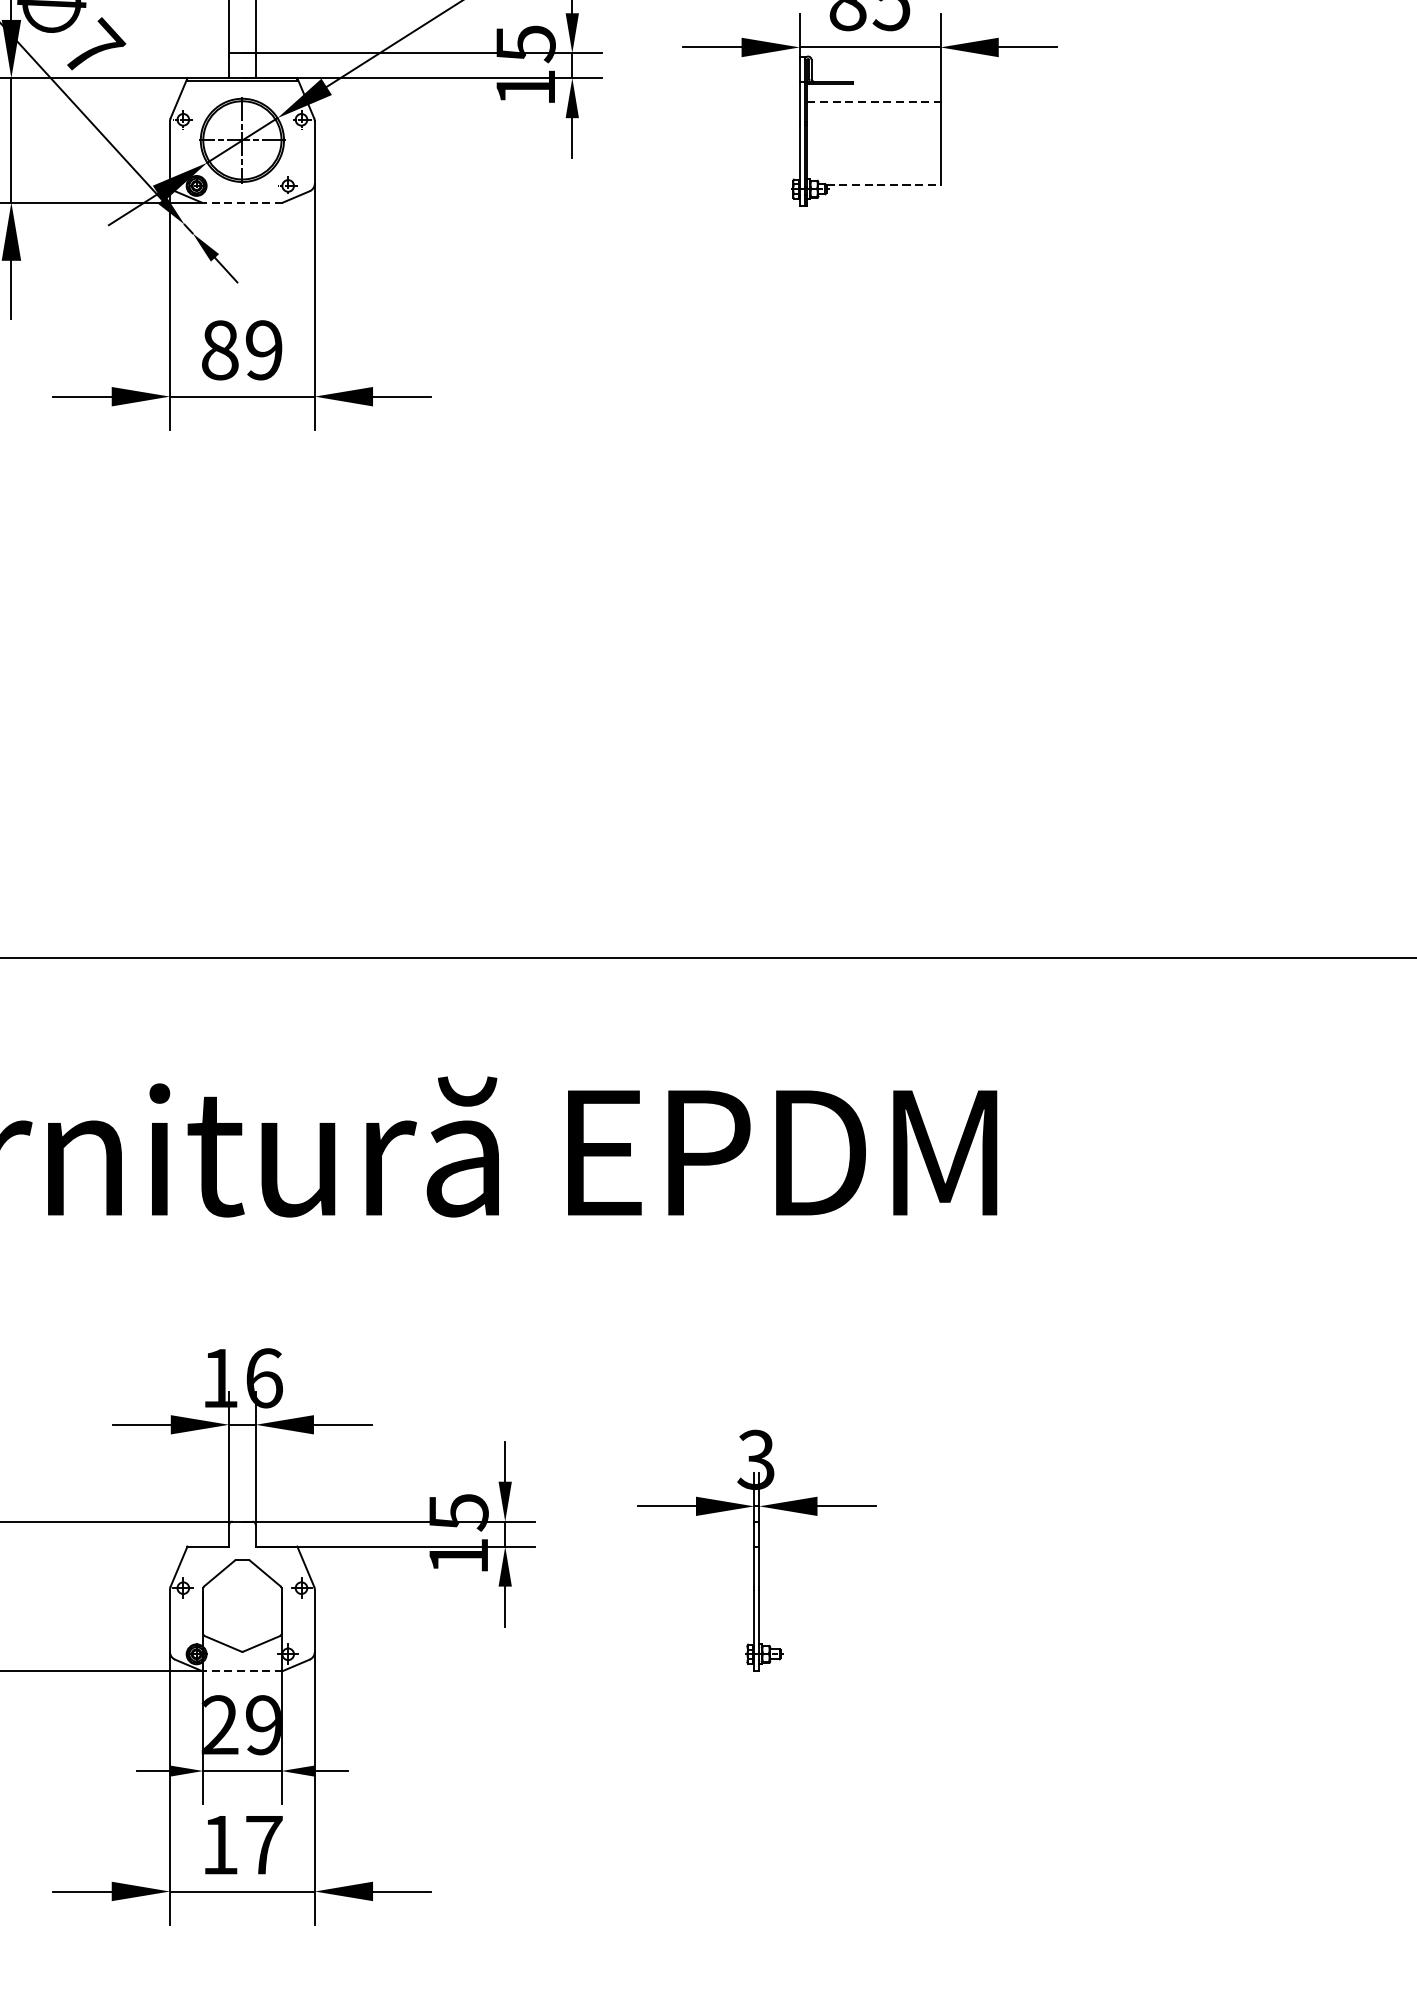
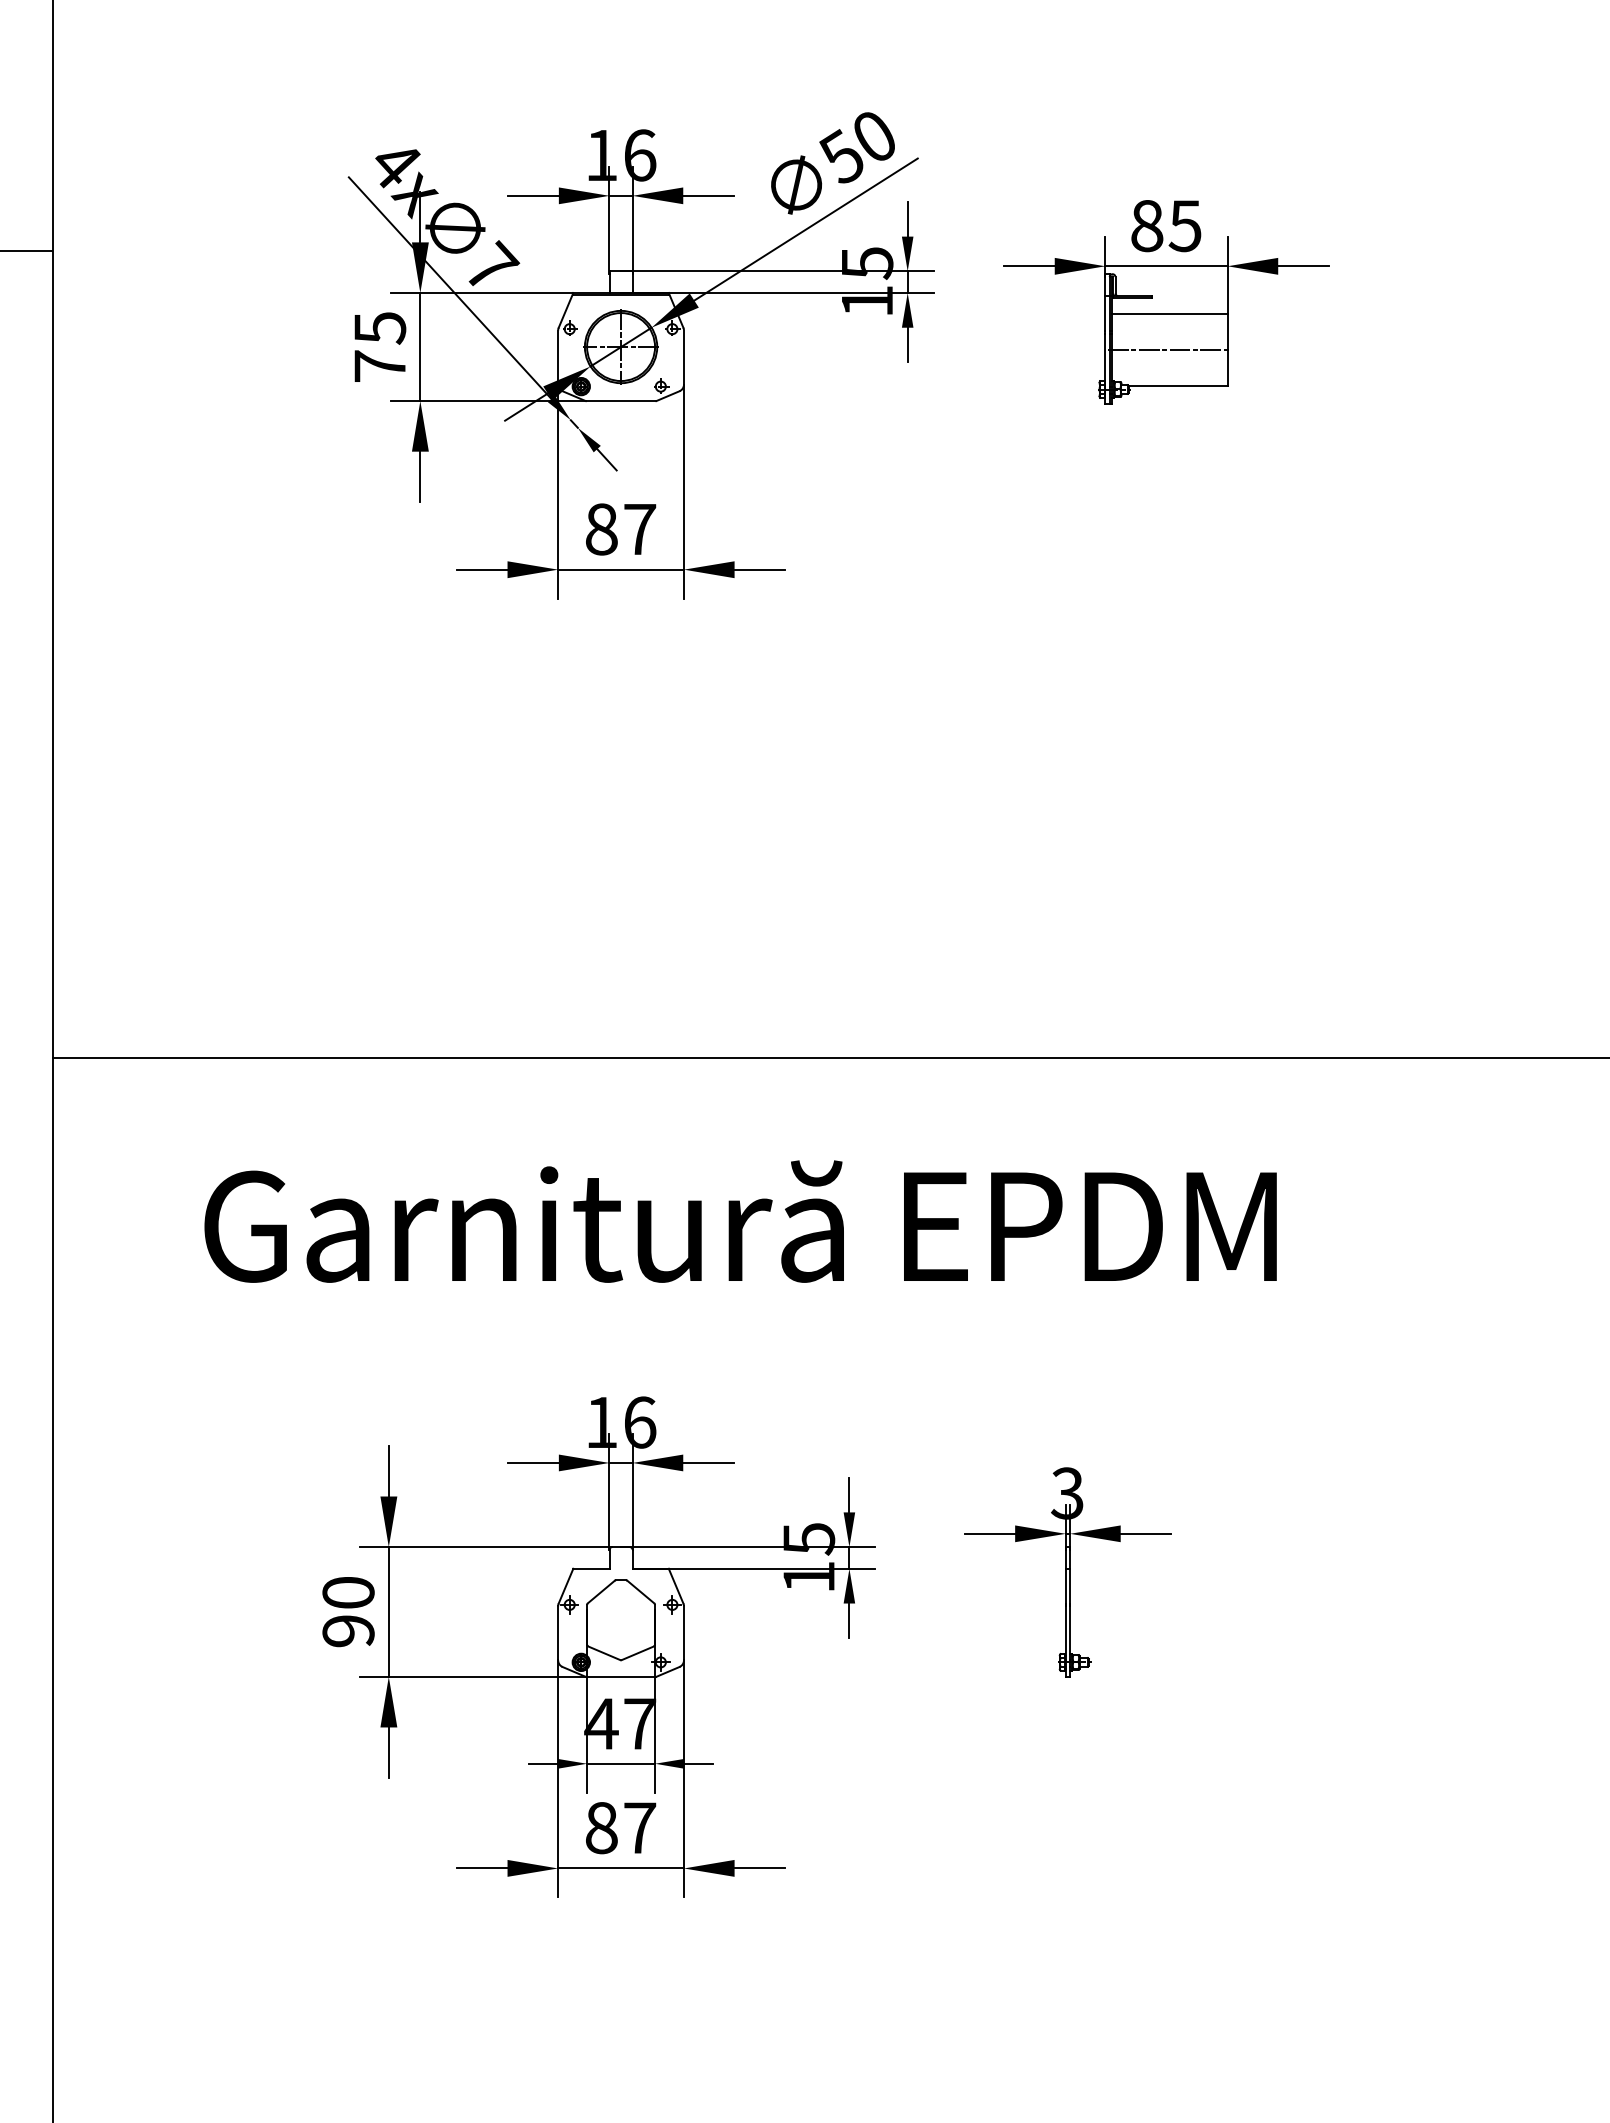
line: (873, 101) -> (1169, 313), dashed -> solid
line: (873, 143) -> (1169, 349), added
line: (884, 185) -> (1178, 386), dashed -> solid
line: (241, 203) -> (620, 401), dashed -> solid
text: (264, 350) -> (640, 529), 89 -> 87
line: (241, 1670) -> (620, 1676), dashed -> solid
text: (241, 1724) -> (620, 1723), 29 -> 47
text: (219, 1845) -> (601, 1828), 17 -> 87

